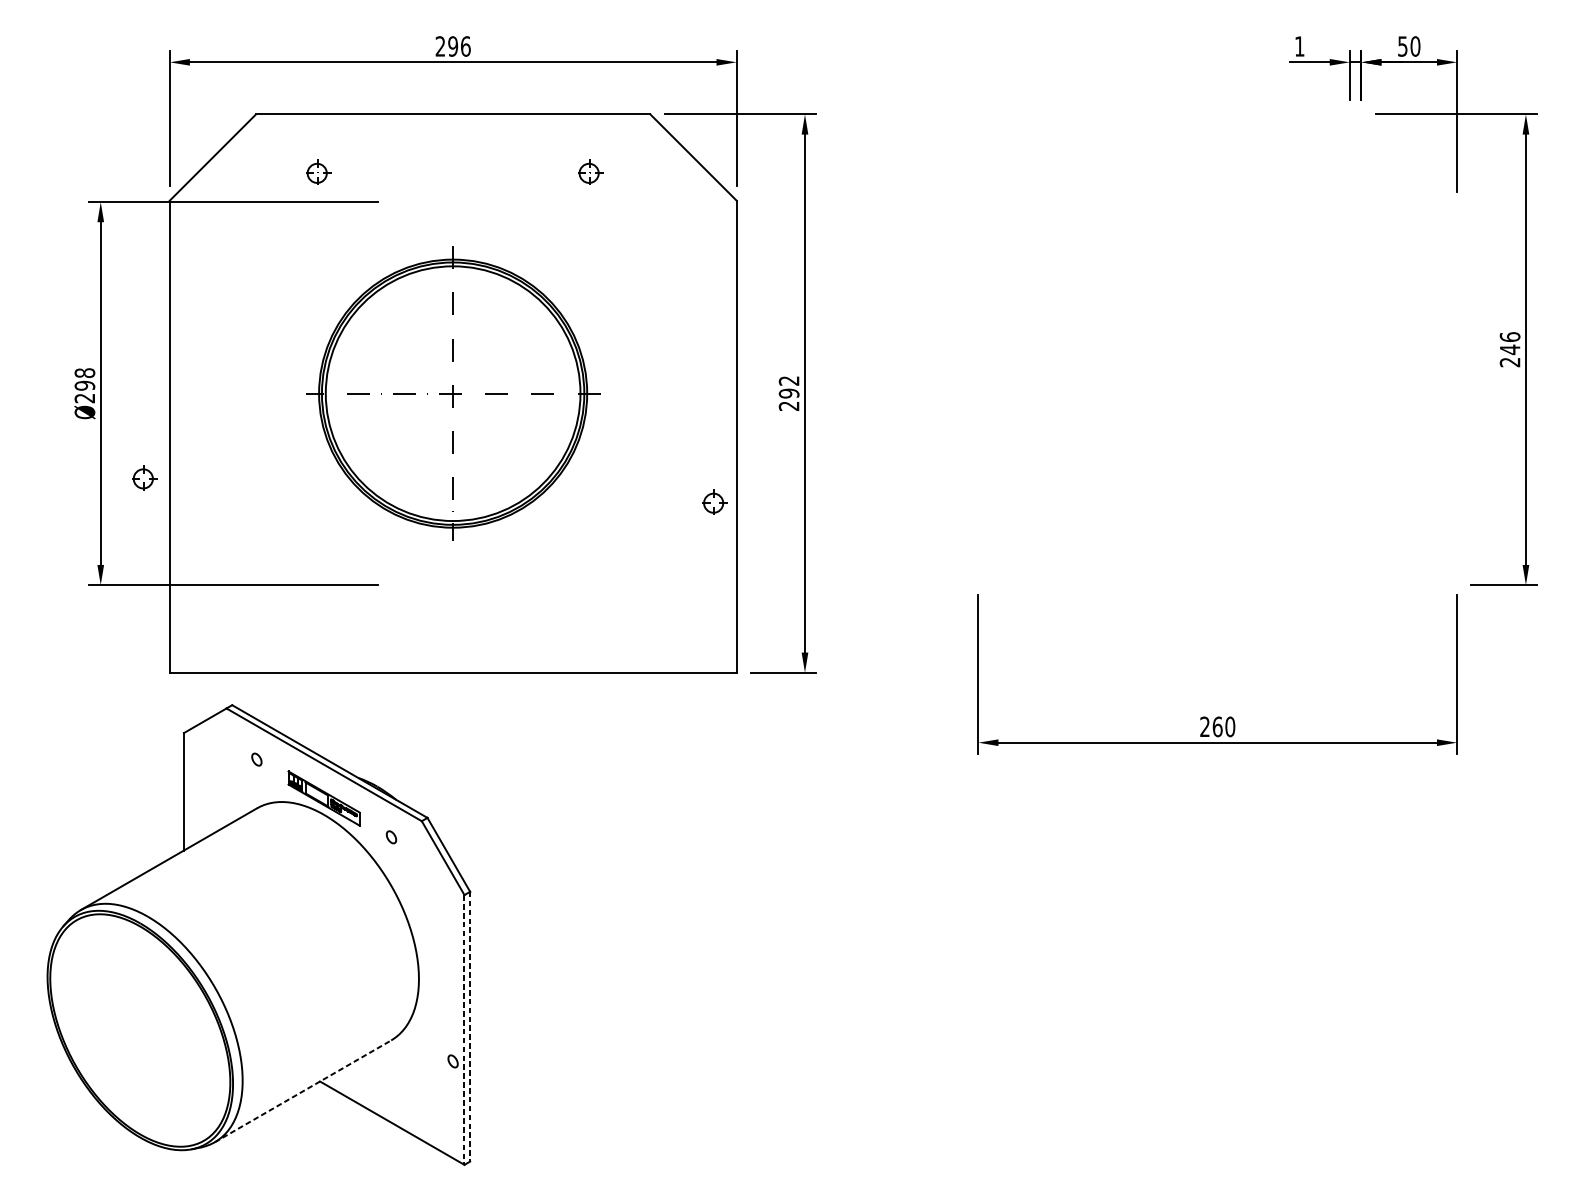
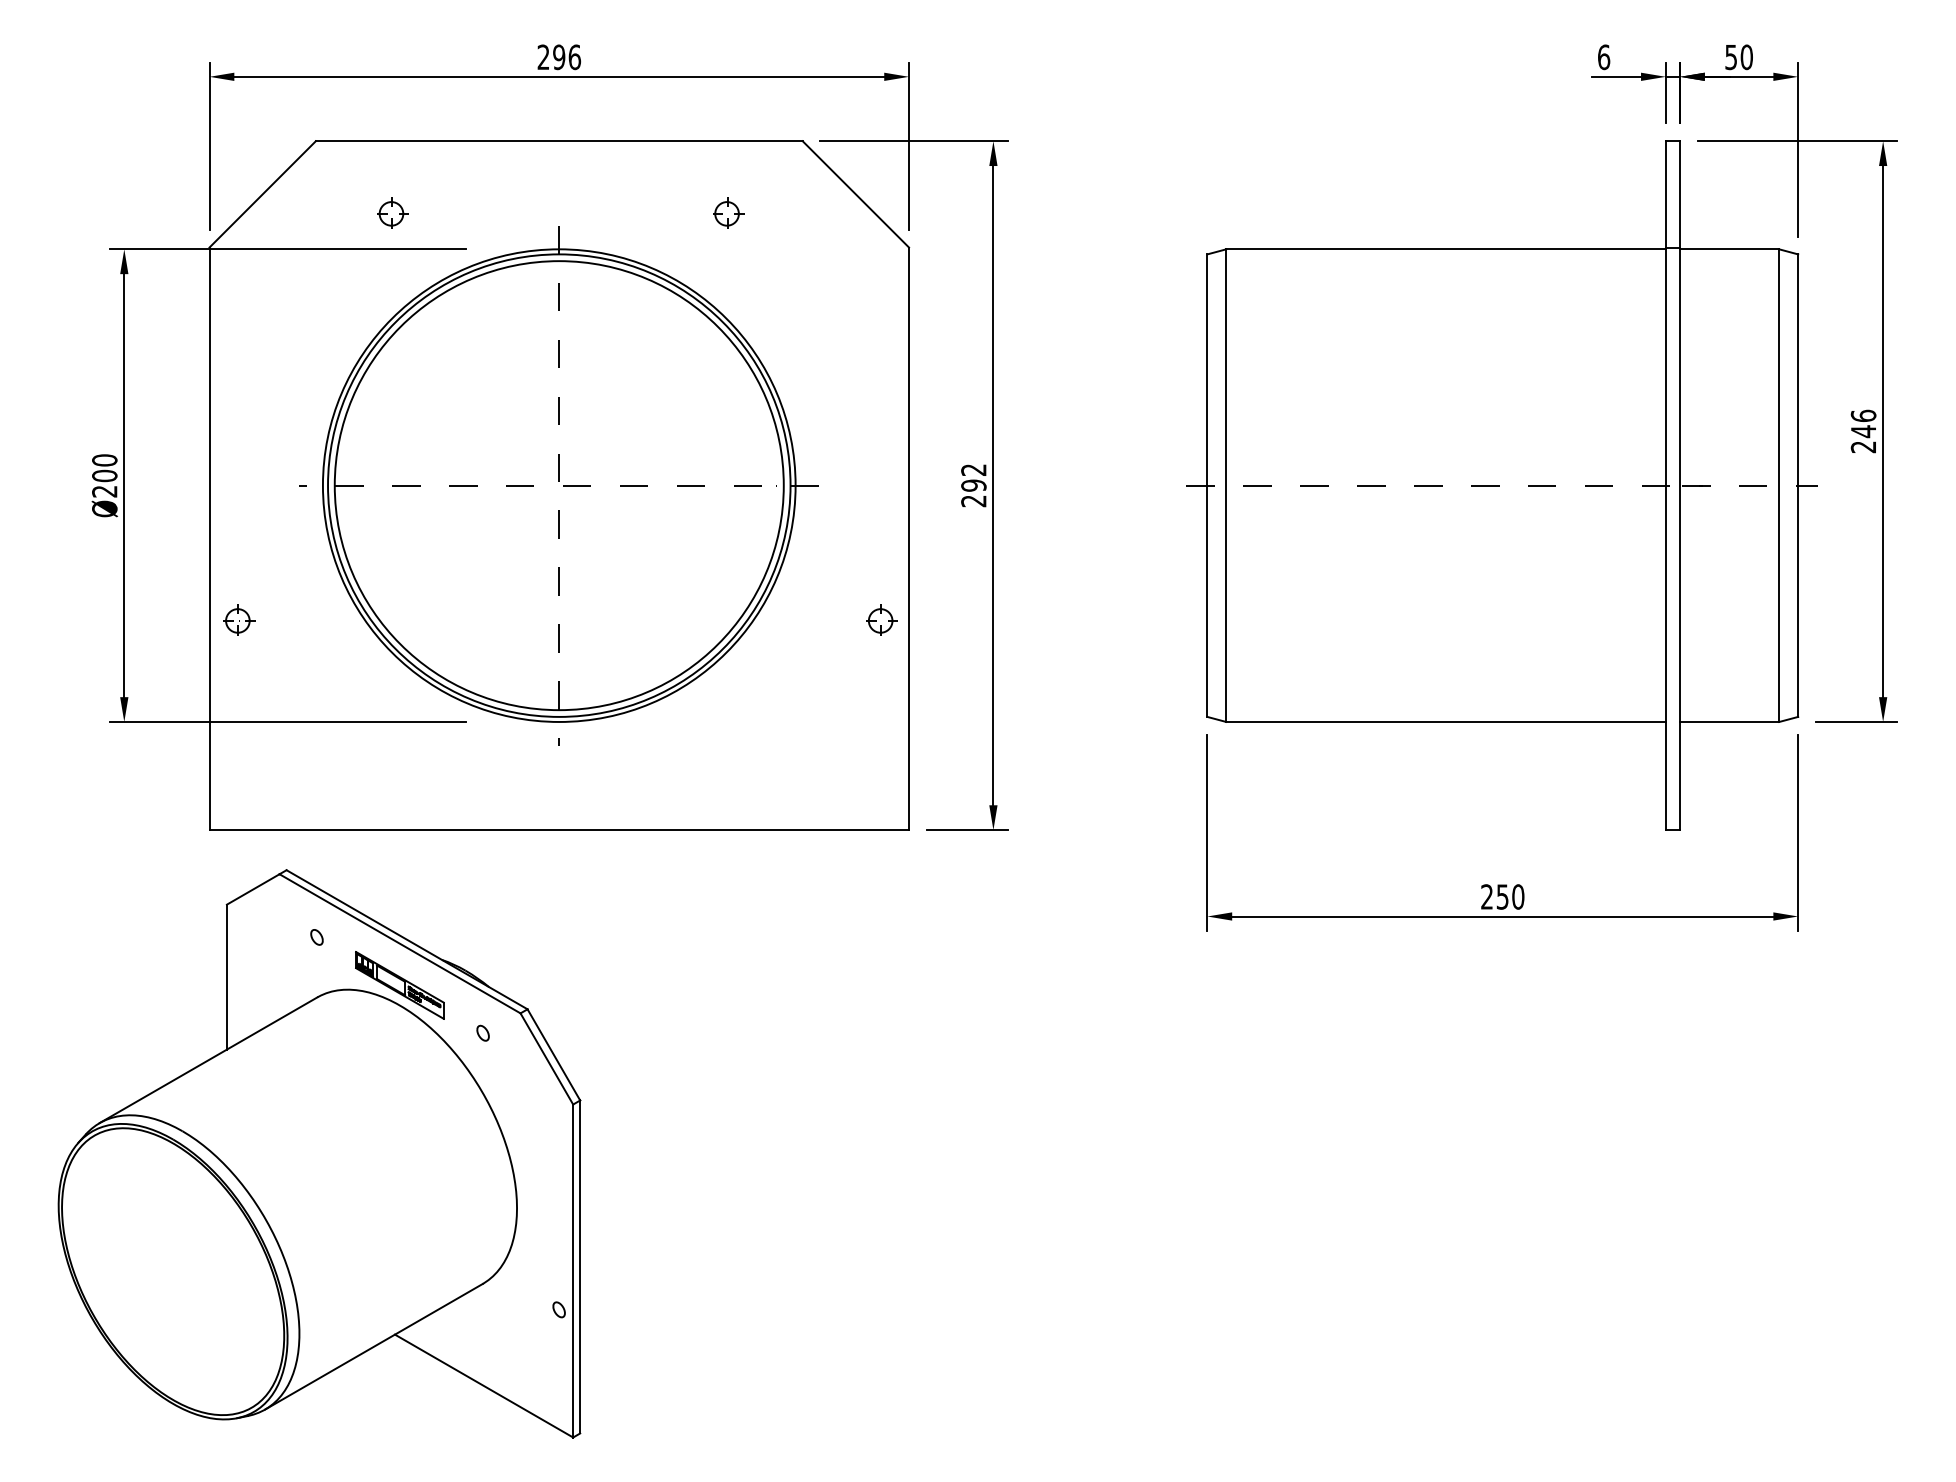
text: (1300, 46) -> (1604, 57), 1 -> 6
text: (84, 379) -> (104, 468), Ø298 -> Ø200
part: (452, 393) -> (558, 485), size x1.43
part: (1216, 393) -> (1501, 485), added
part: (144, 477) -> (239, 619), moved
text: (1217, 726) -> (1502, 896), 260 -> 250
line: (470, 1027) -> (580, 1267), dashed -> solid
line: (464, 1030) -> (573, 1271), dashed -> solid
line: (302, 1091) -> (373, 1346), dashed -> solid

